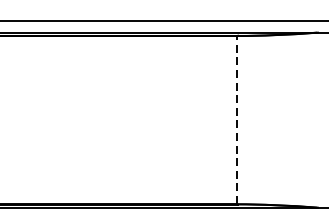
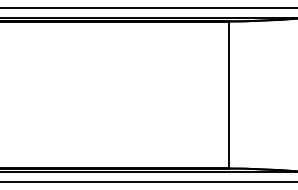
line: (236, 119) -> (228, 94), dashed -> solid

